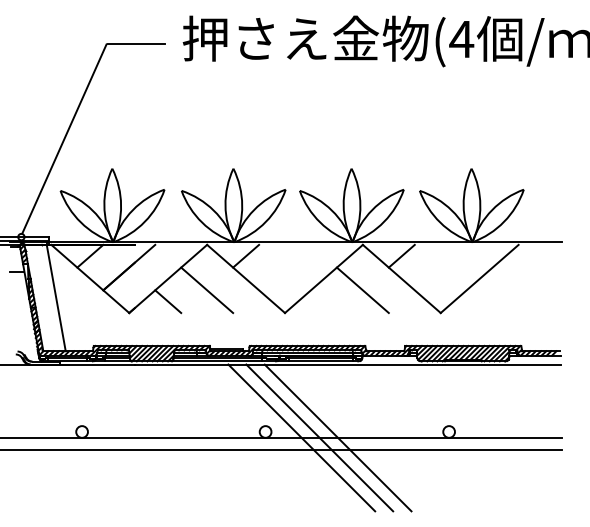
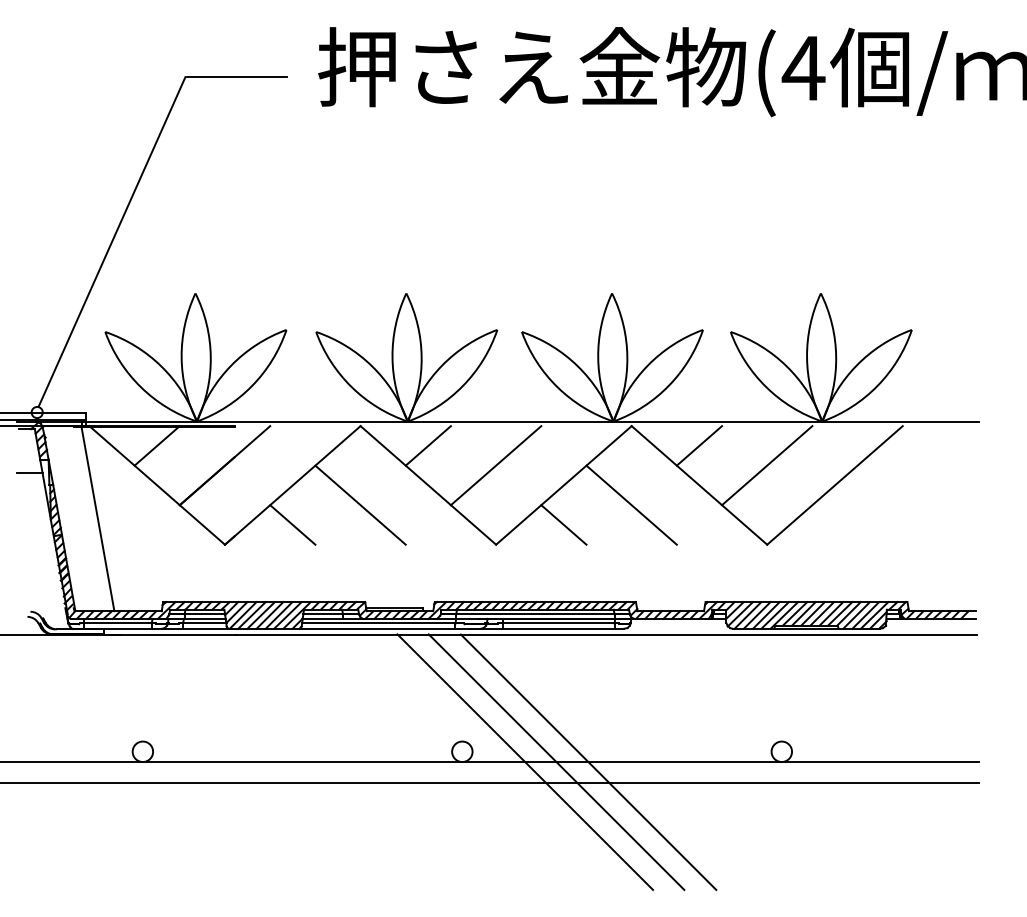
line: (284, 267) -> (495, 465), added
line: (440, 267) -> (766, 465), added
line: (323, 301) -> (563, 524), added

